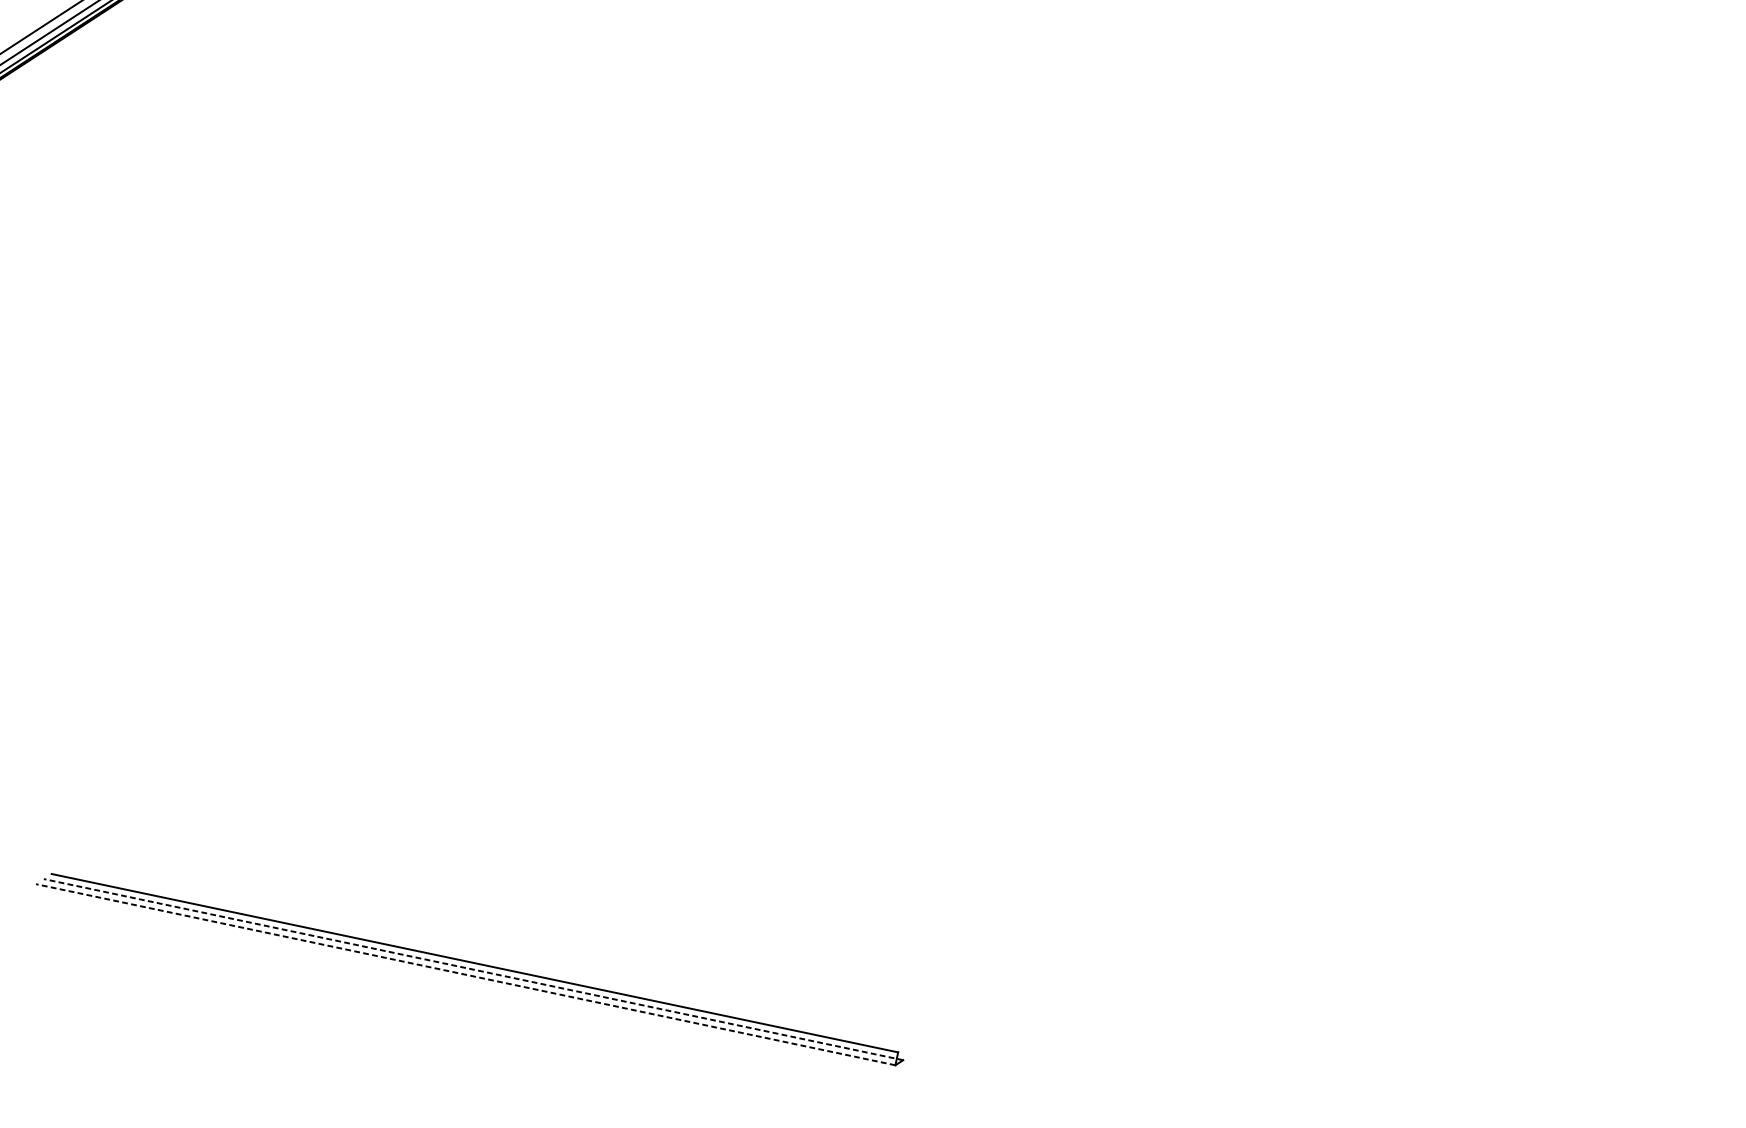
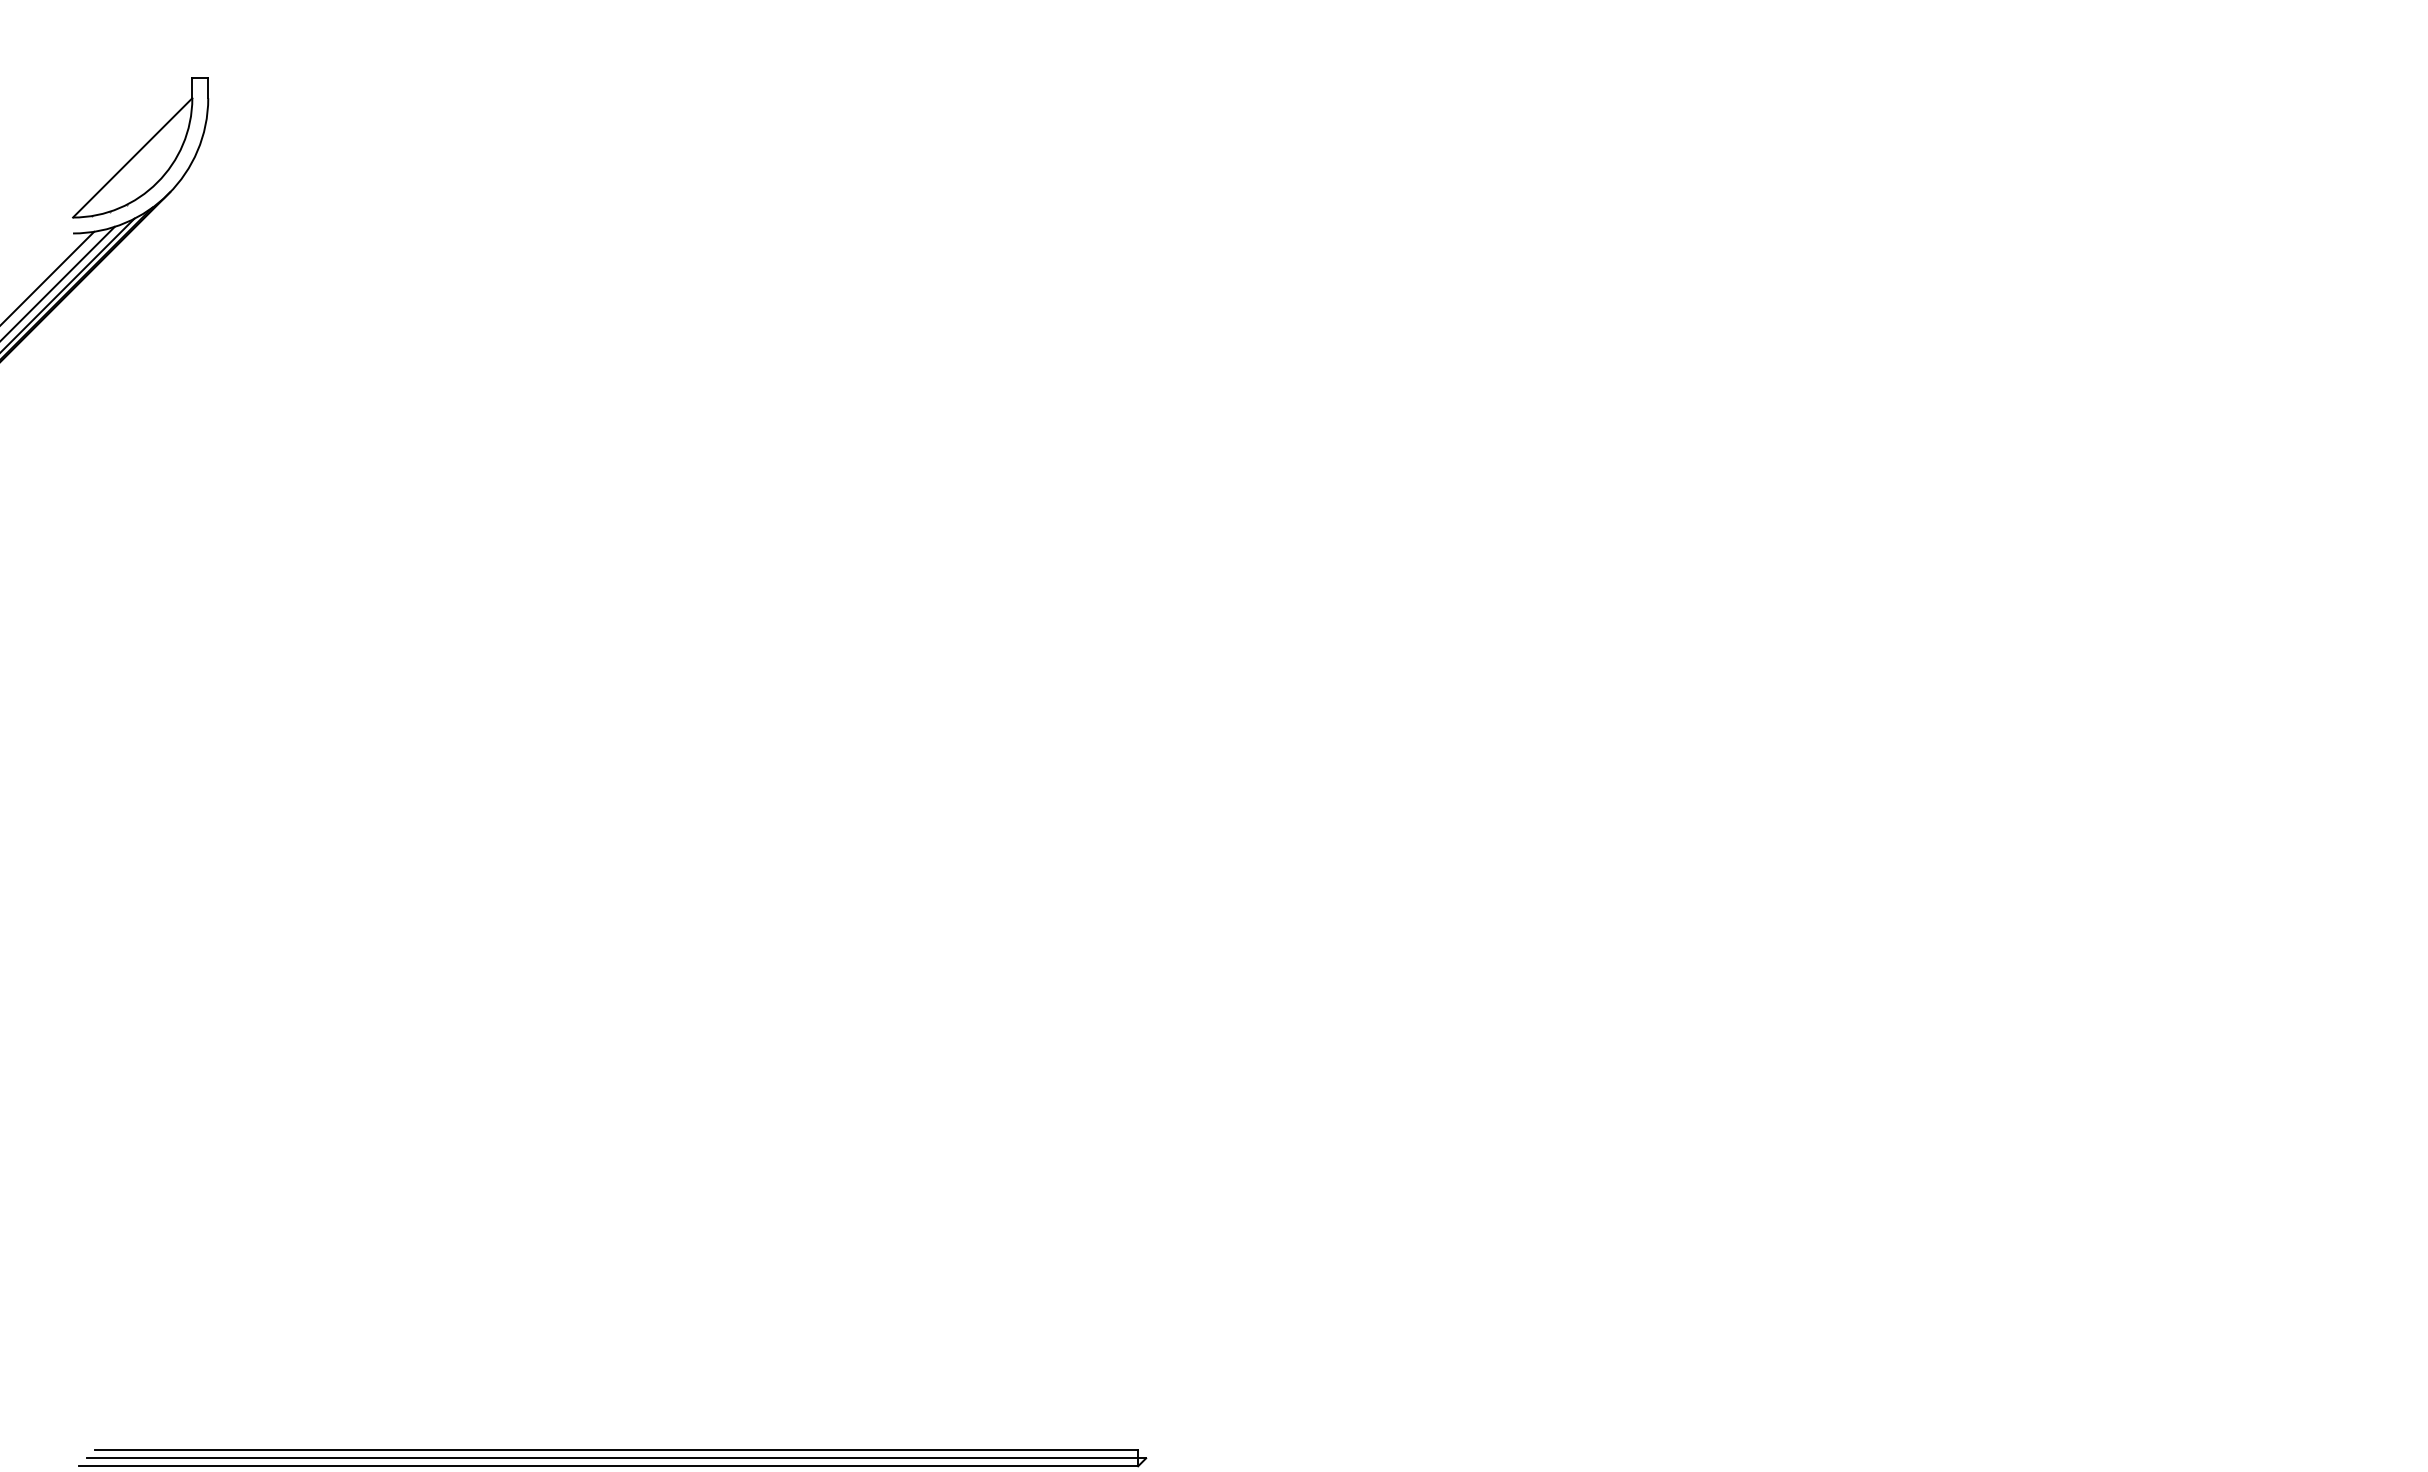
line: (473, 969) -> (616, 1458), dashed -> solid
line: (465, 974) -> (608, 1466), dashed -> solid

